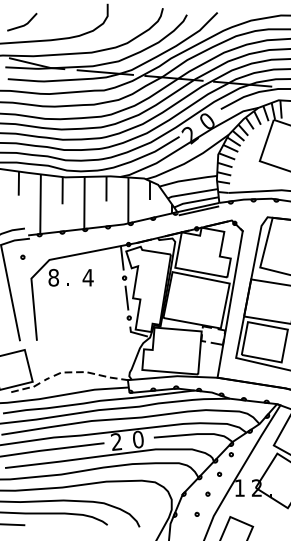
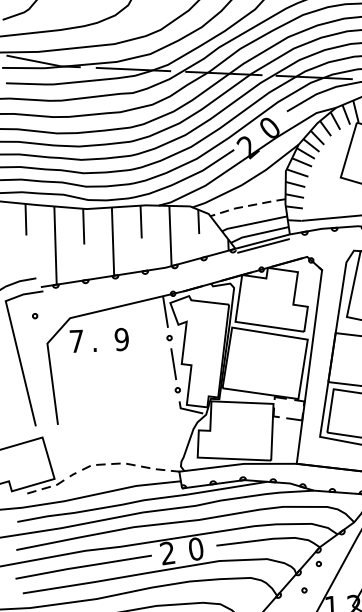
line: (188, 180) -> (248, 206), solid -> dashed
text: (53, 277) -> (76, 340), 8 -> 7
text: (87, 277) -> (120, 339), 4 -> 9

